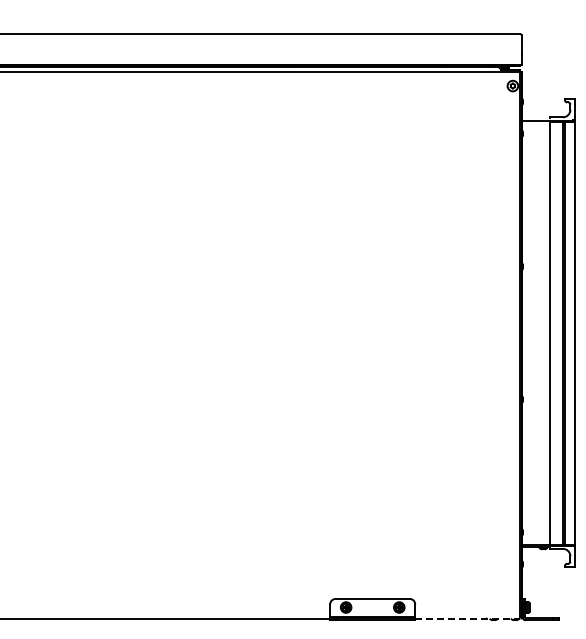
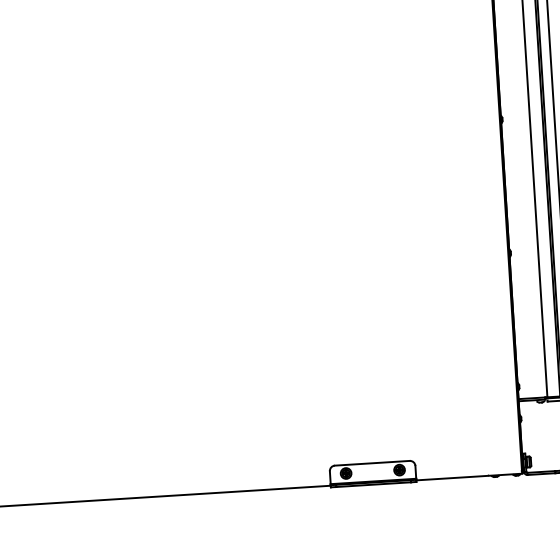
line: (467, 618) -> (468, 476), dashed -> solid

